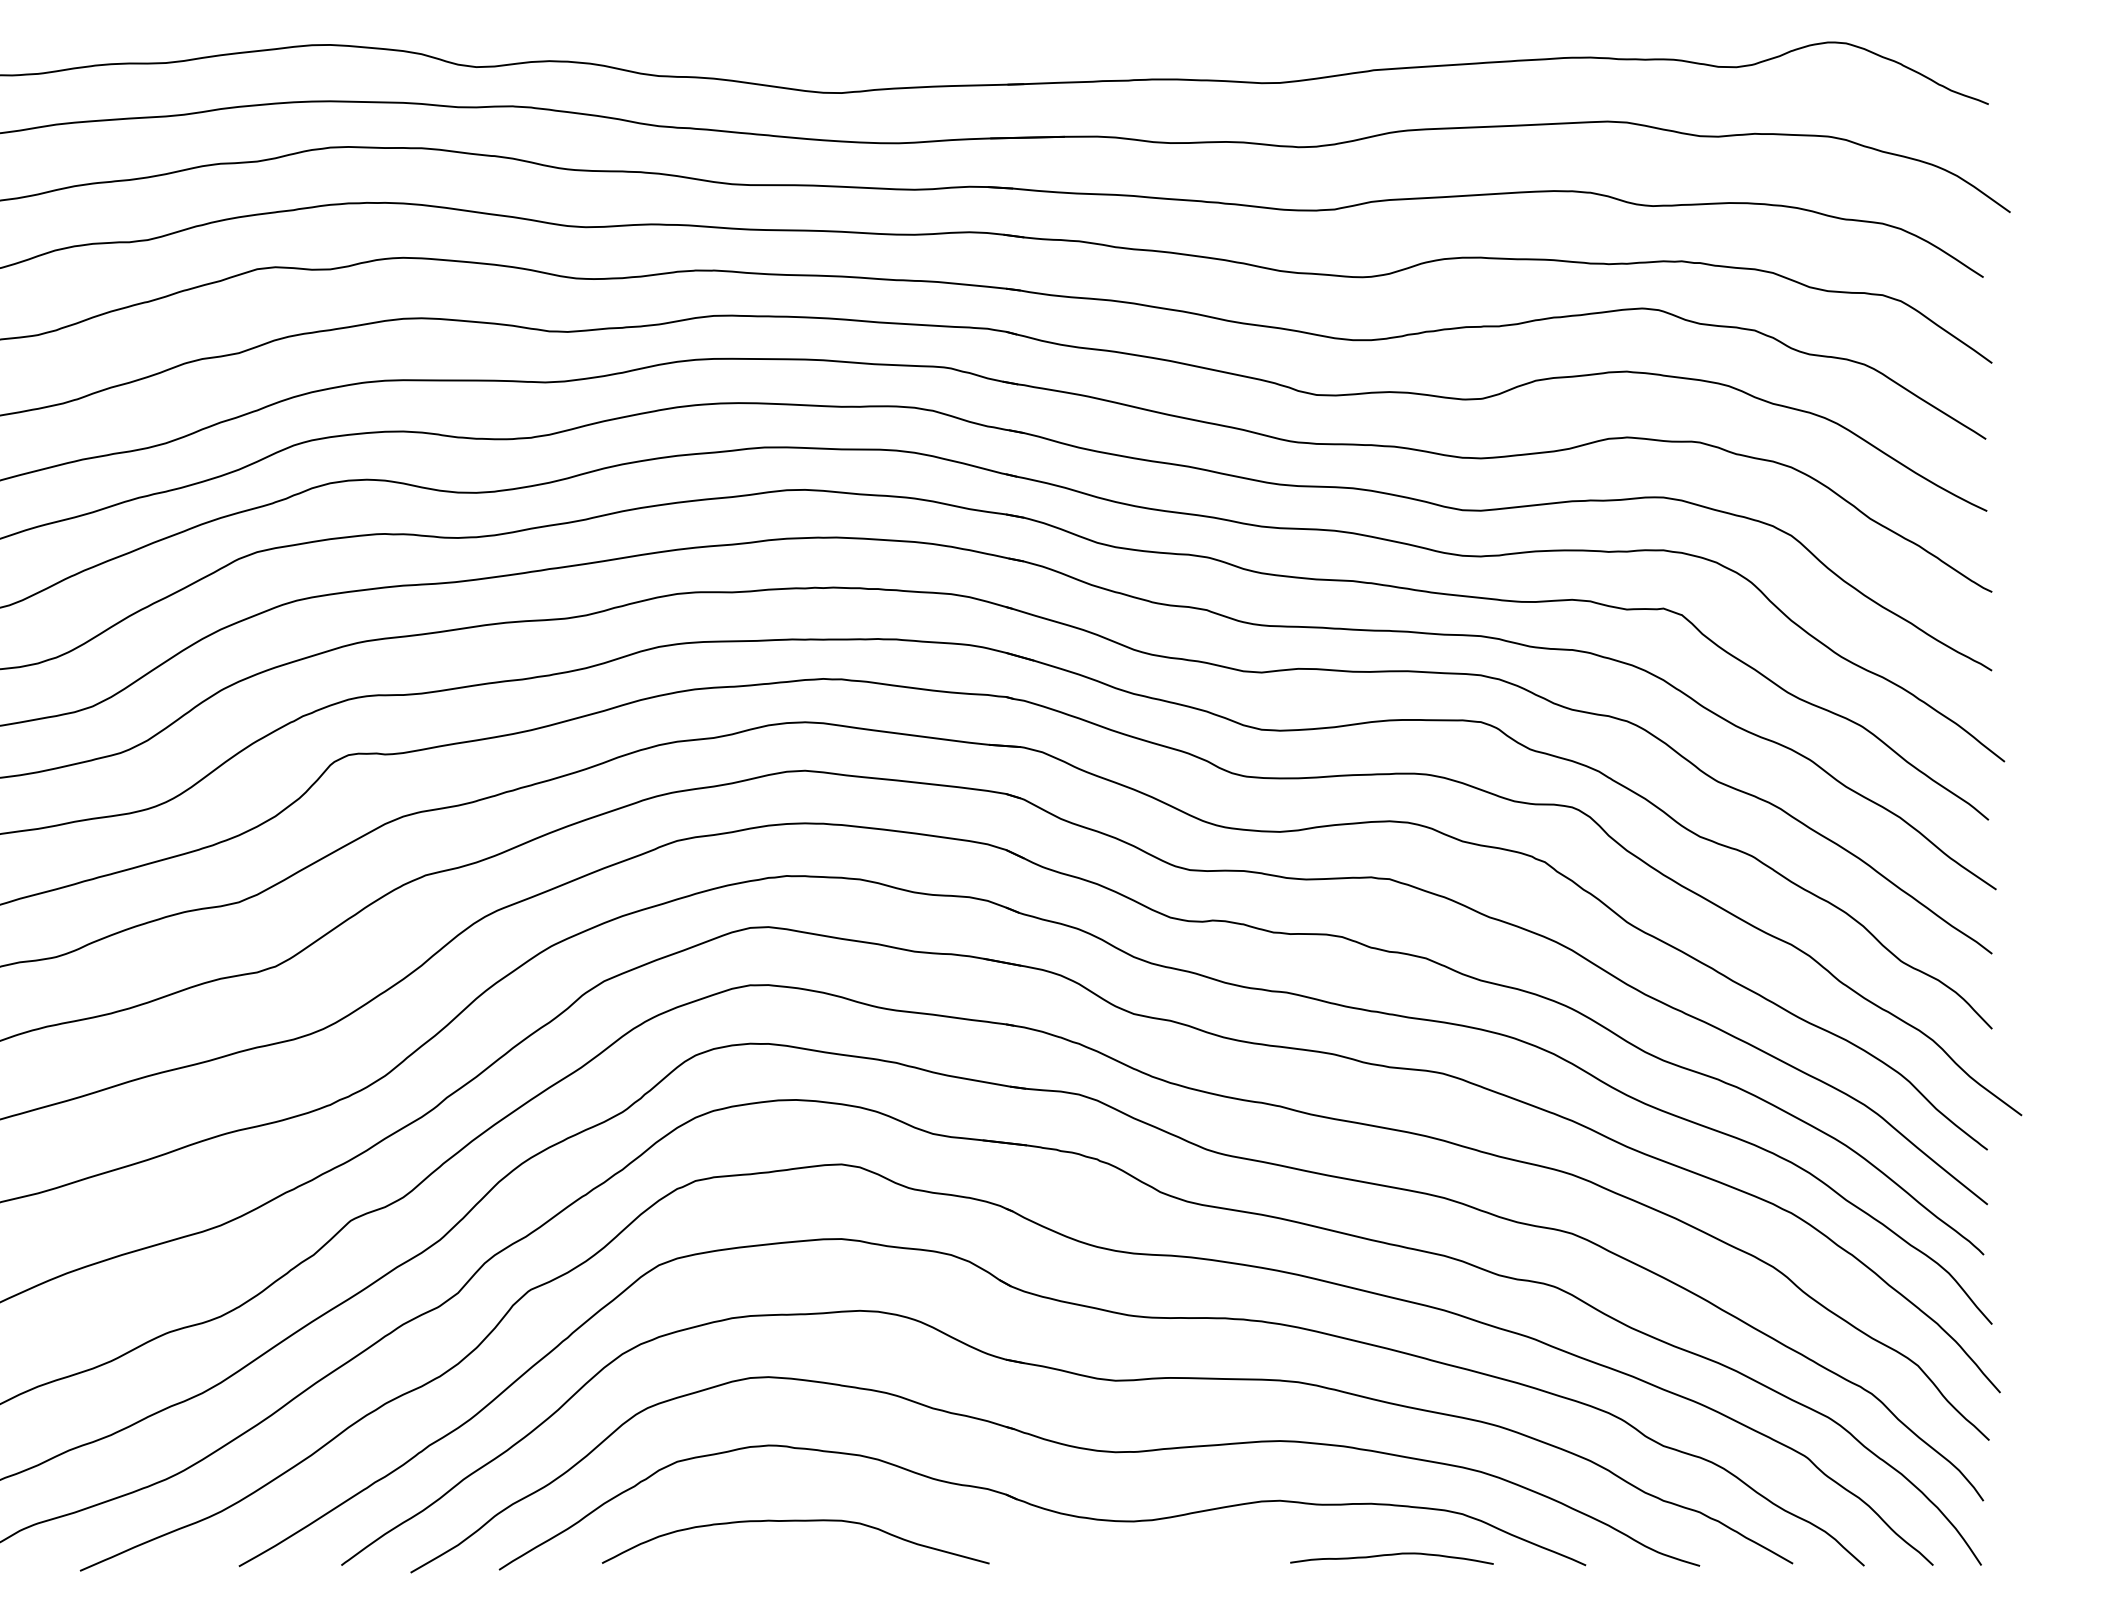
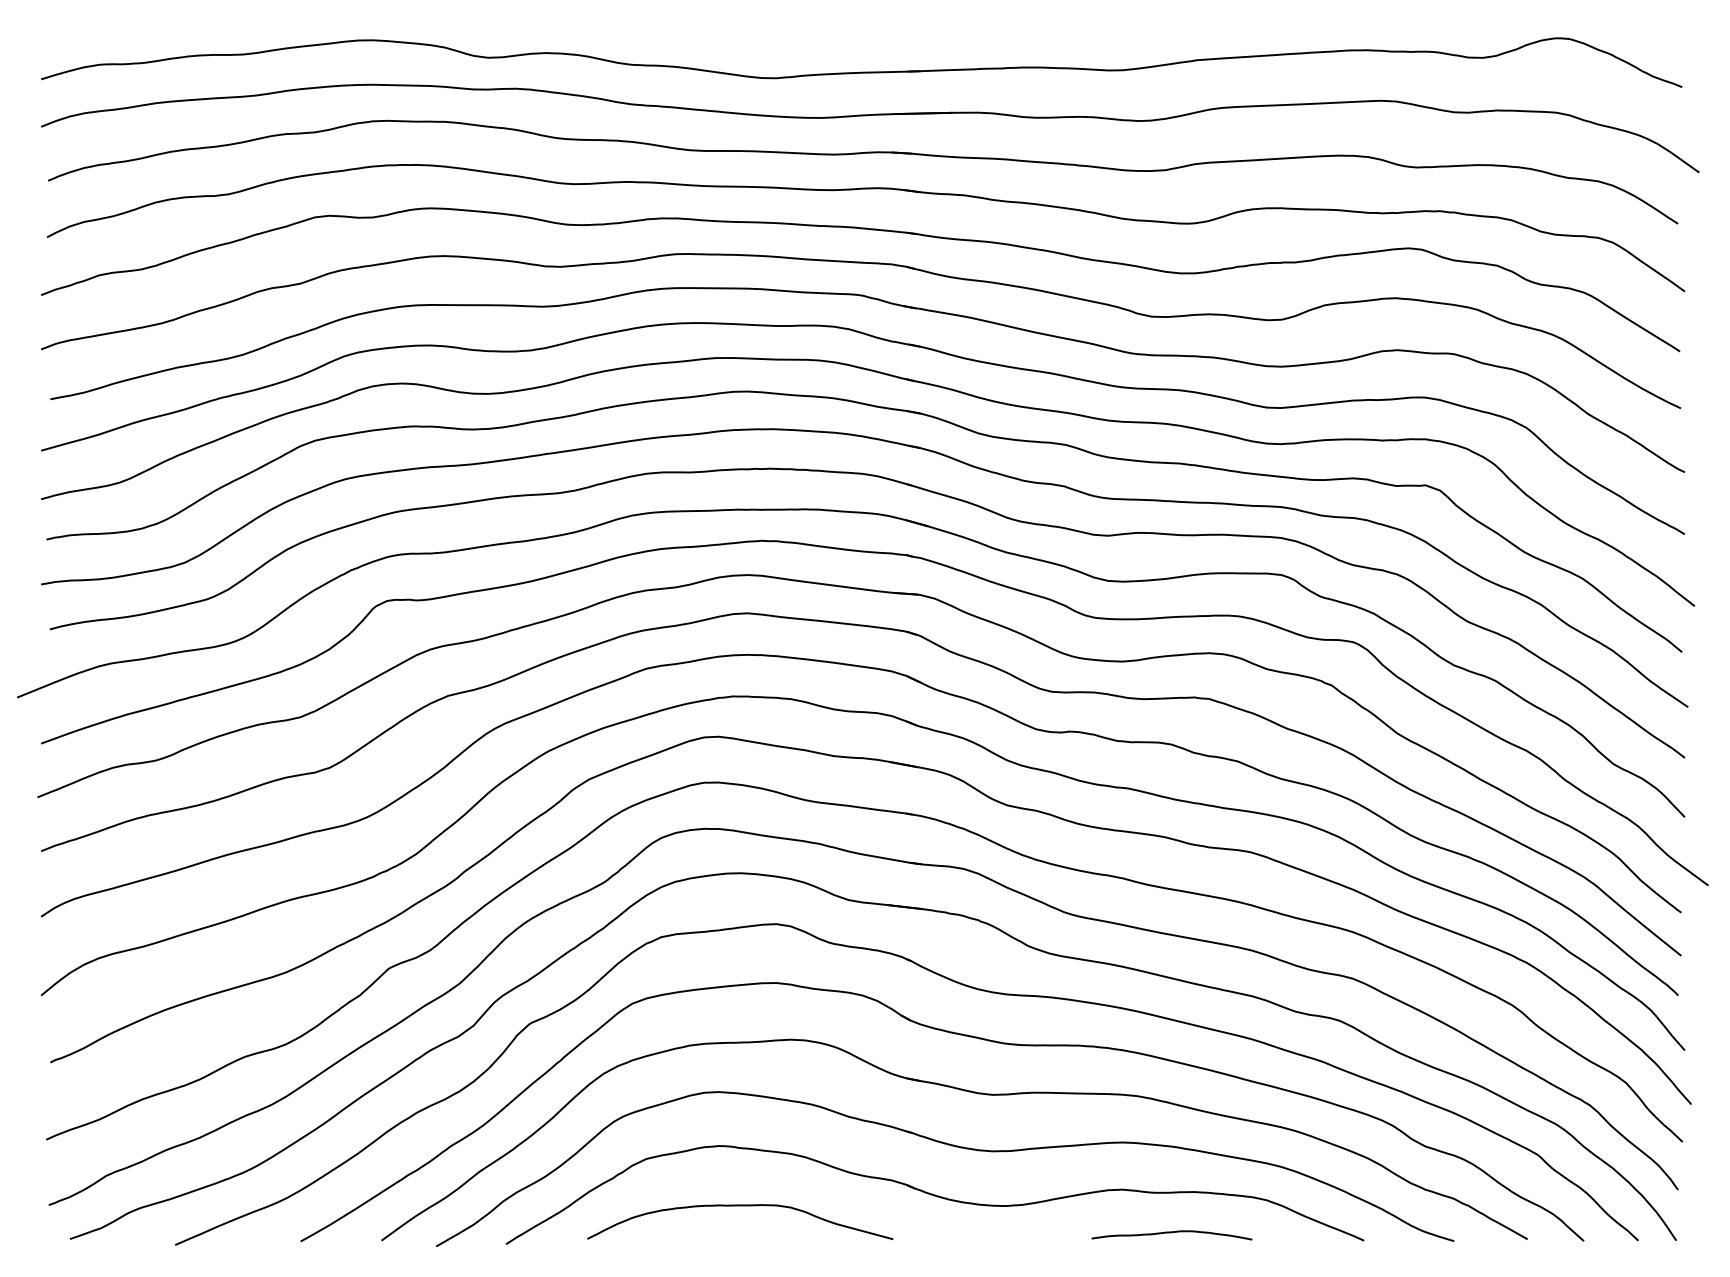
curve: (1391, 1556) -> (1171, 1233), moved

